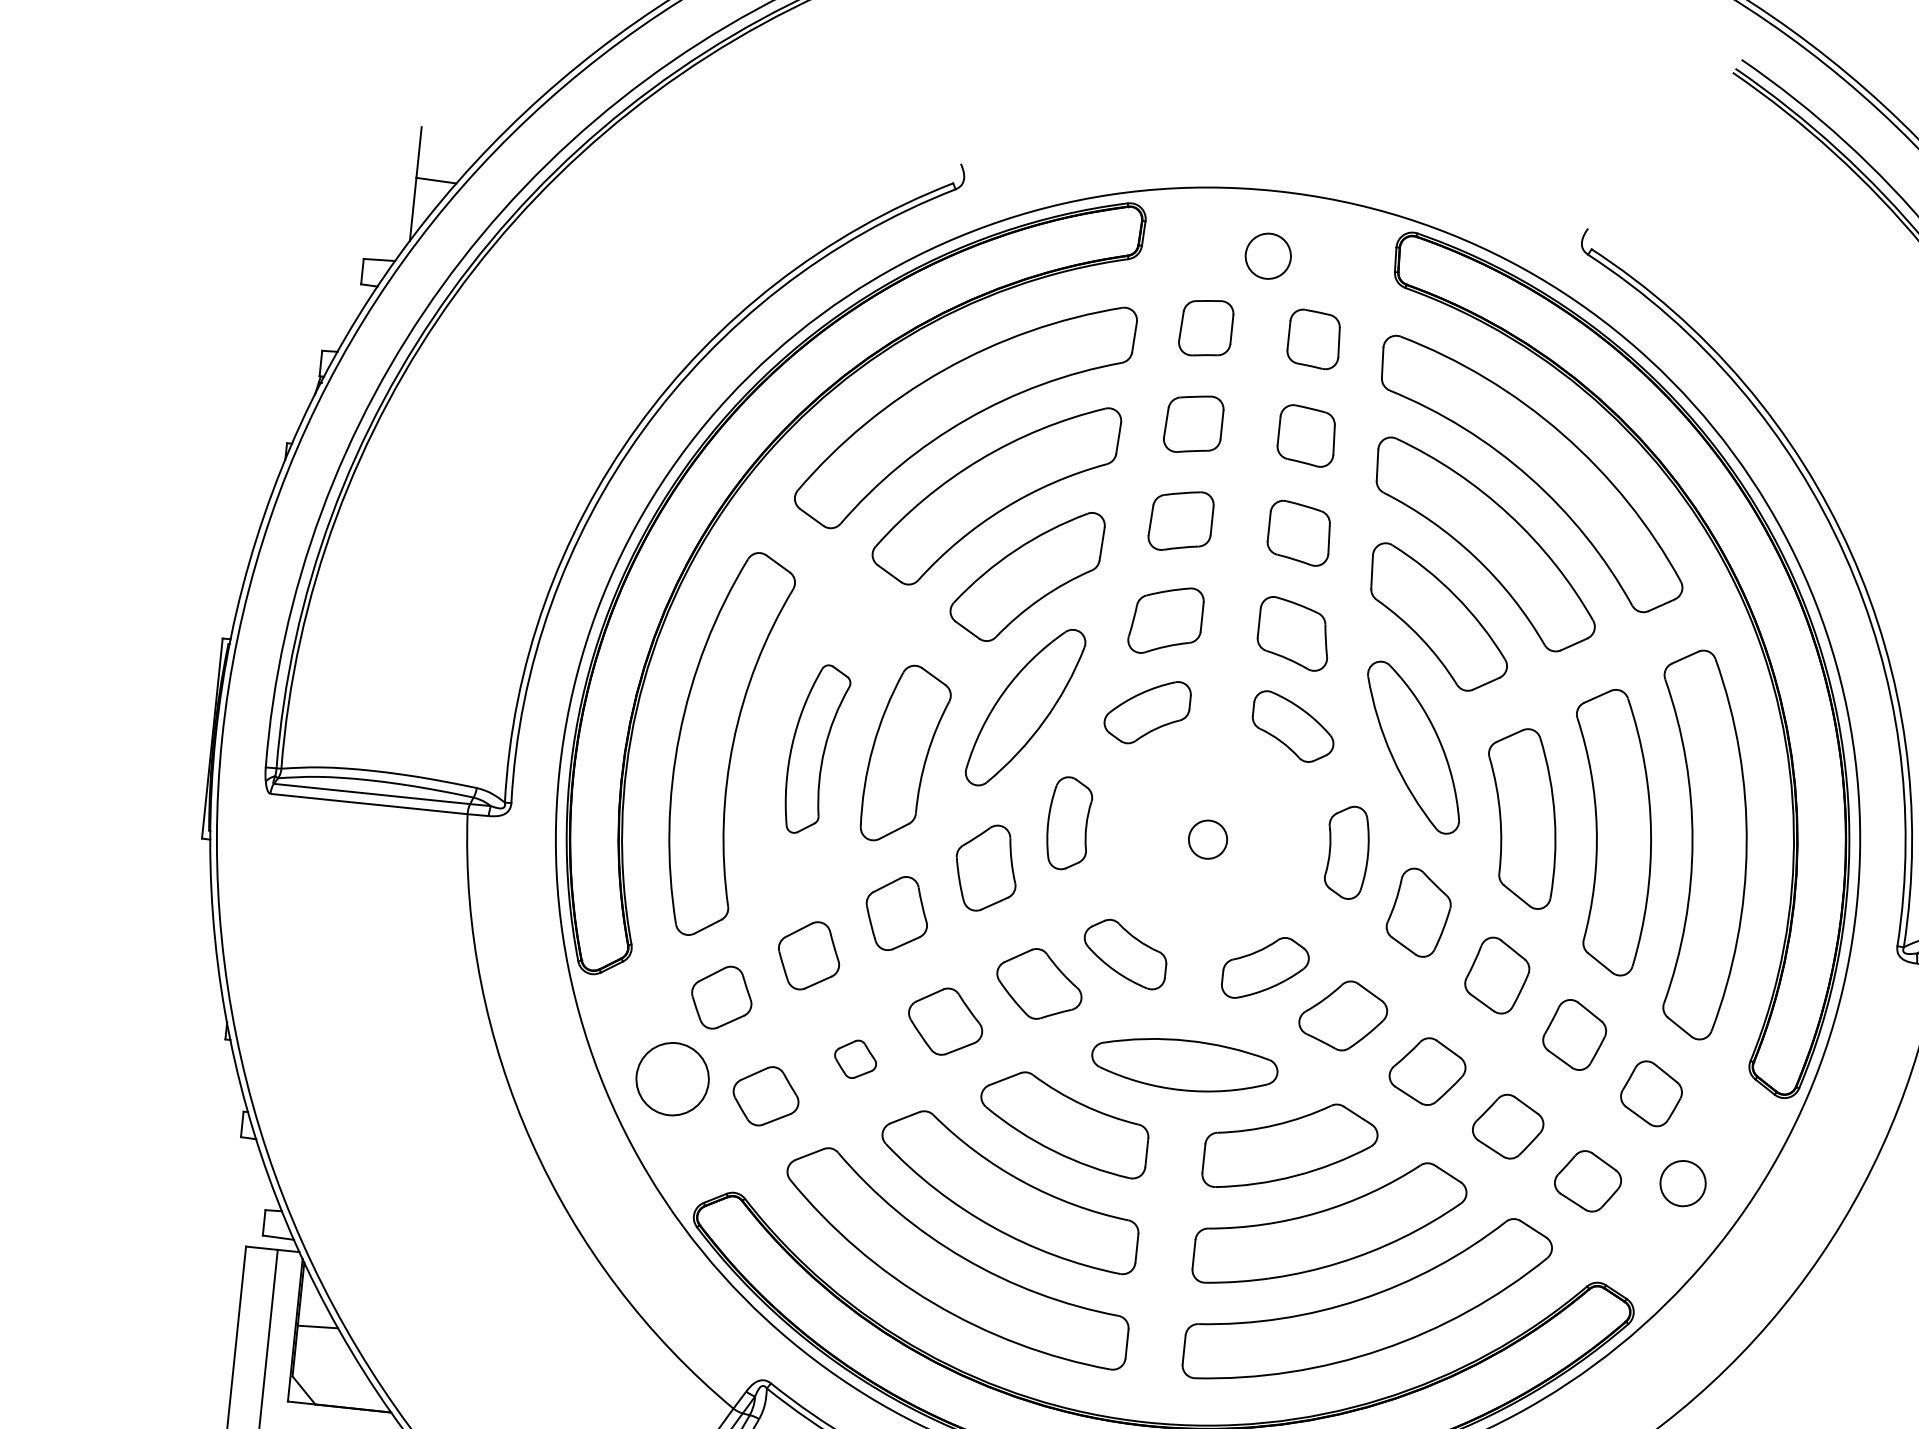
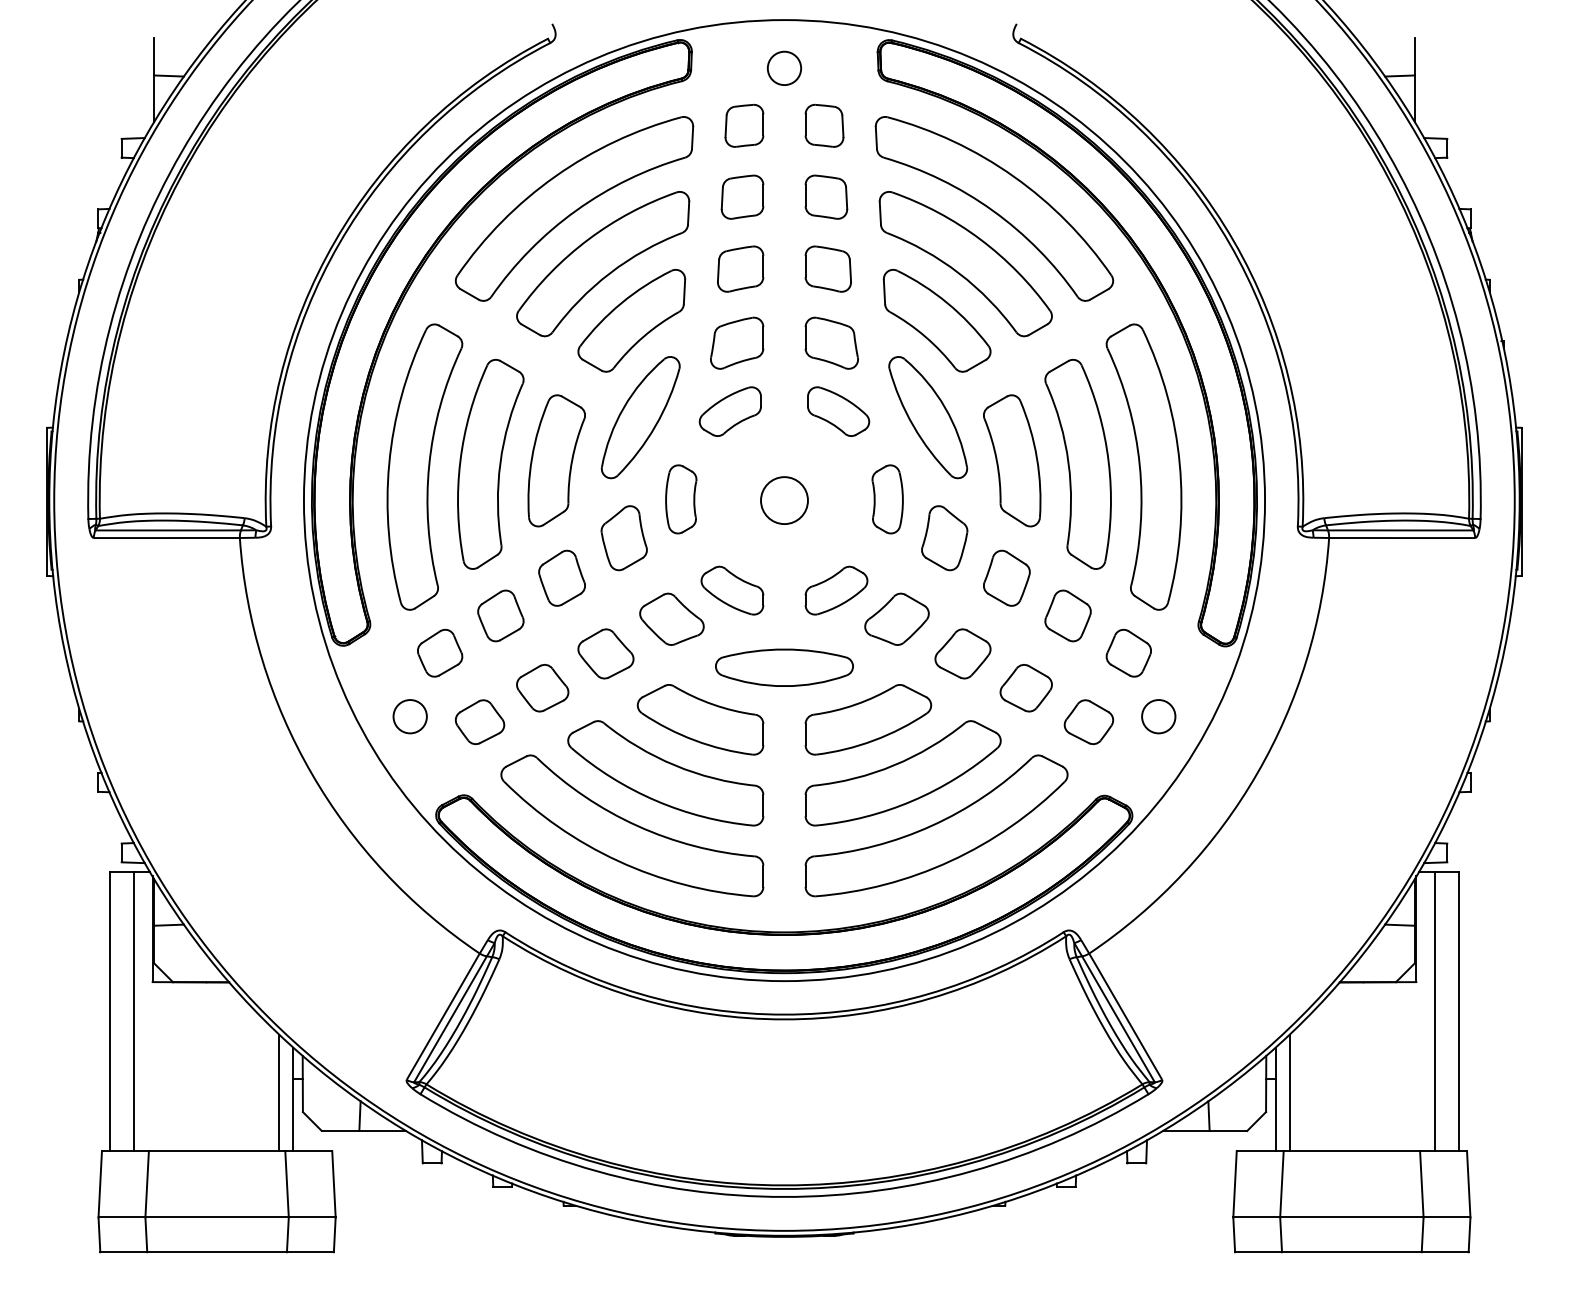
part: (816, 748) -> (490, 463), size x1.67
circle: (1208, 839) -> (784, 500), size x1.67
part: (855, 1059) -> (542, 688), size x1.67
circle: (671, 1078) -> (409, 716), size x0.62

